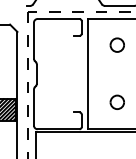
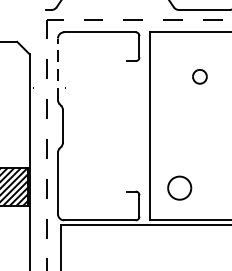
line: (33, 40) -> (57, 68), solid -> dashed
part: (116, 44) -> (198, 75), size x0.6
part: (116, 101) -> (178, 186), moved

